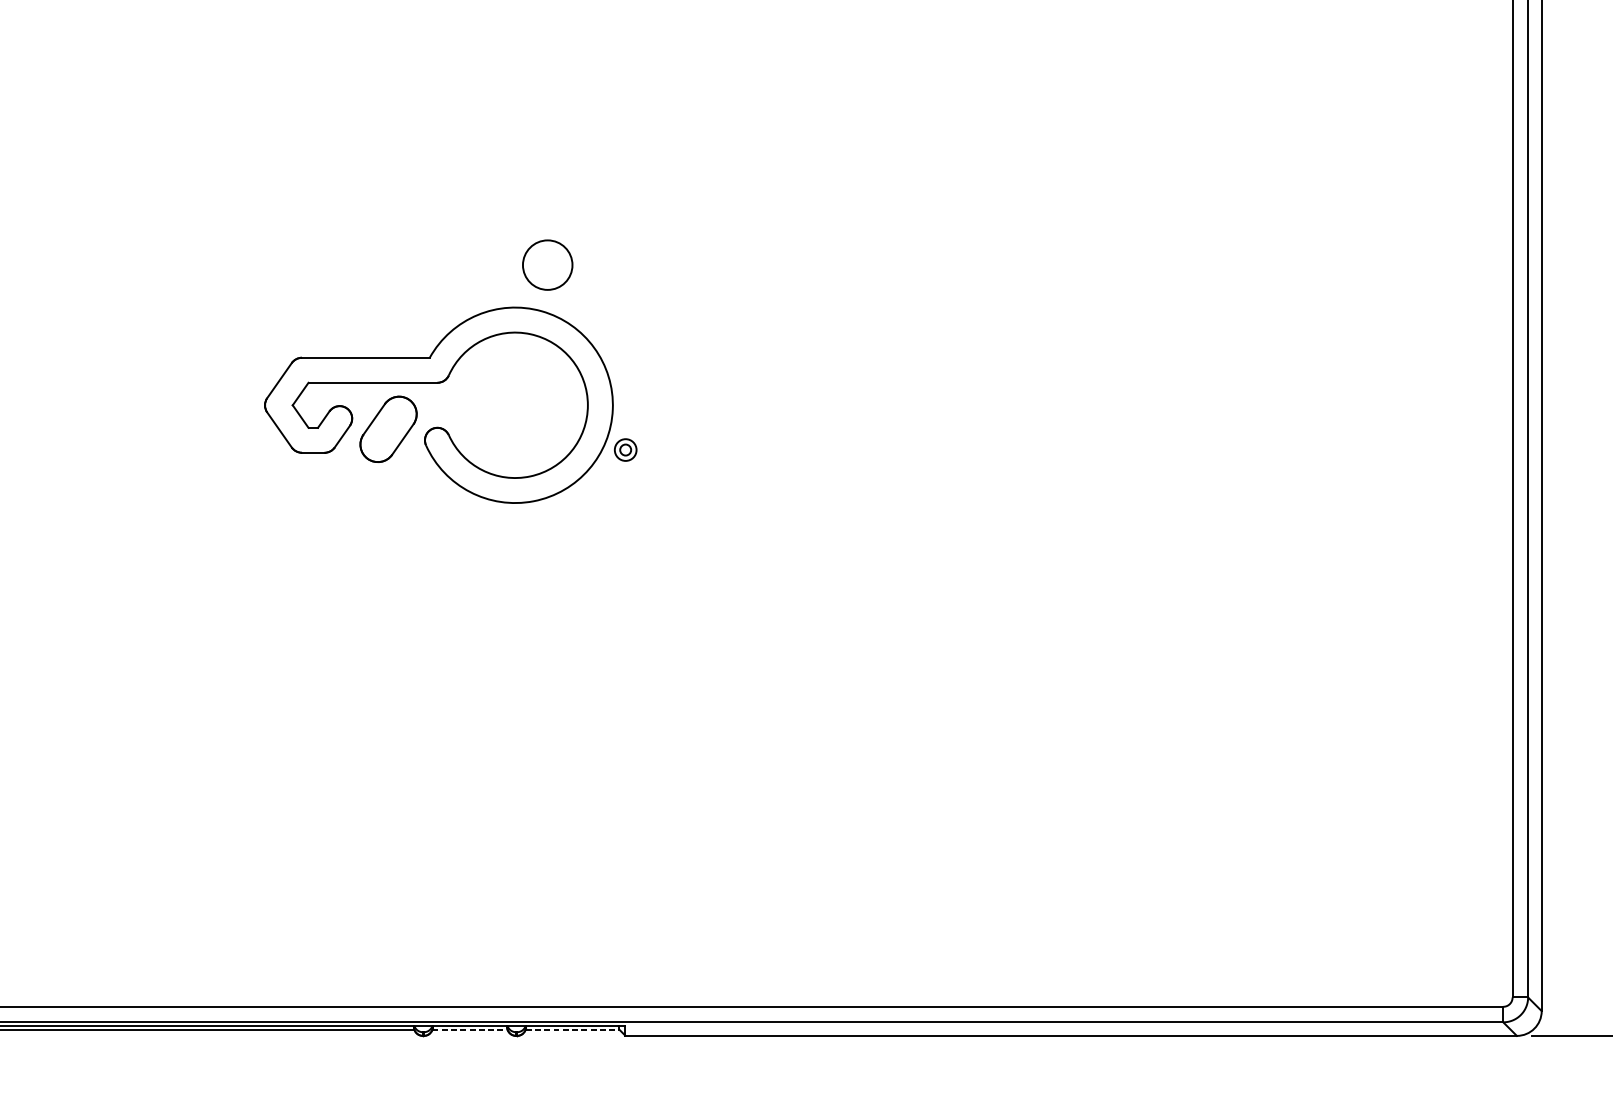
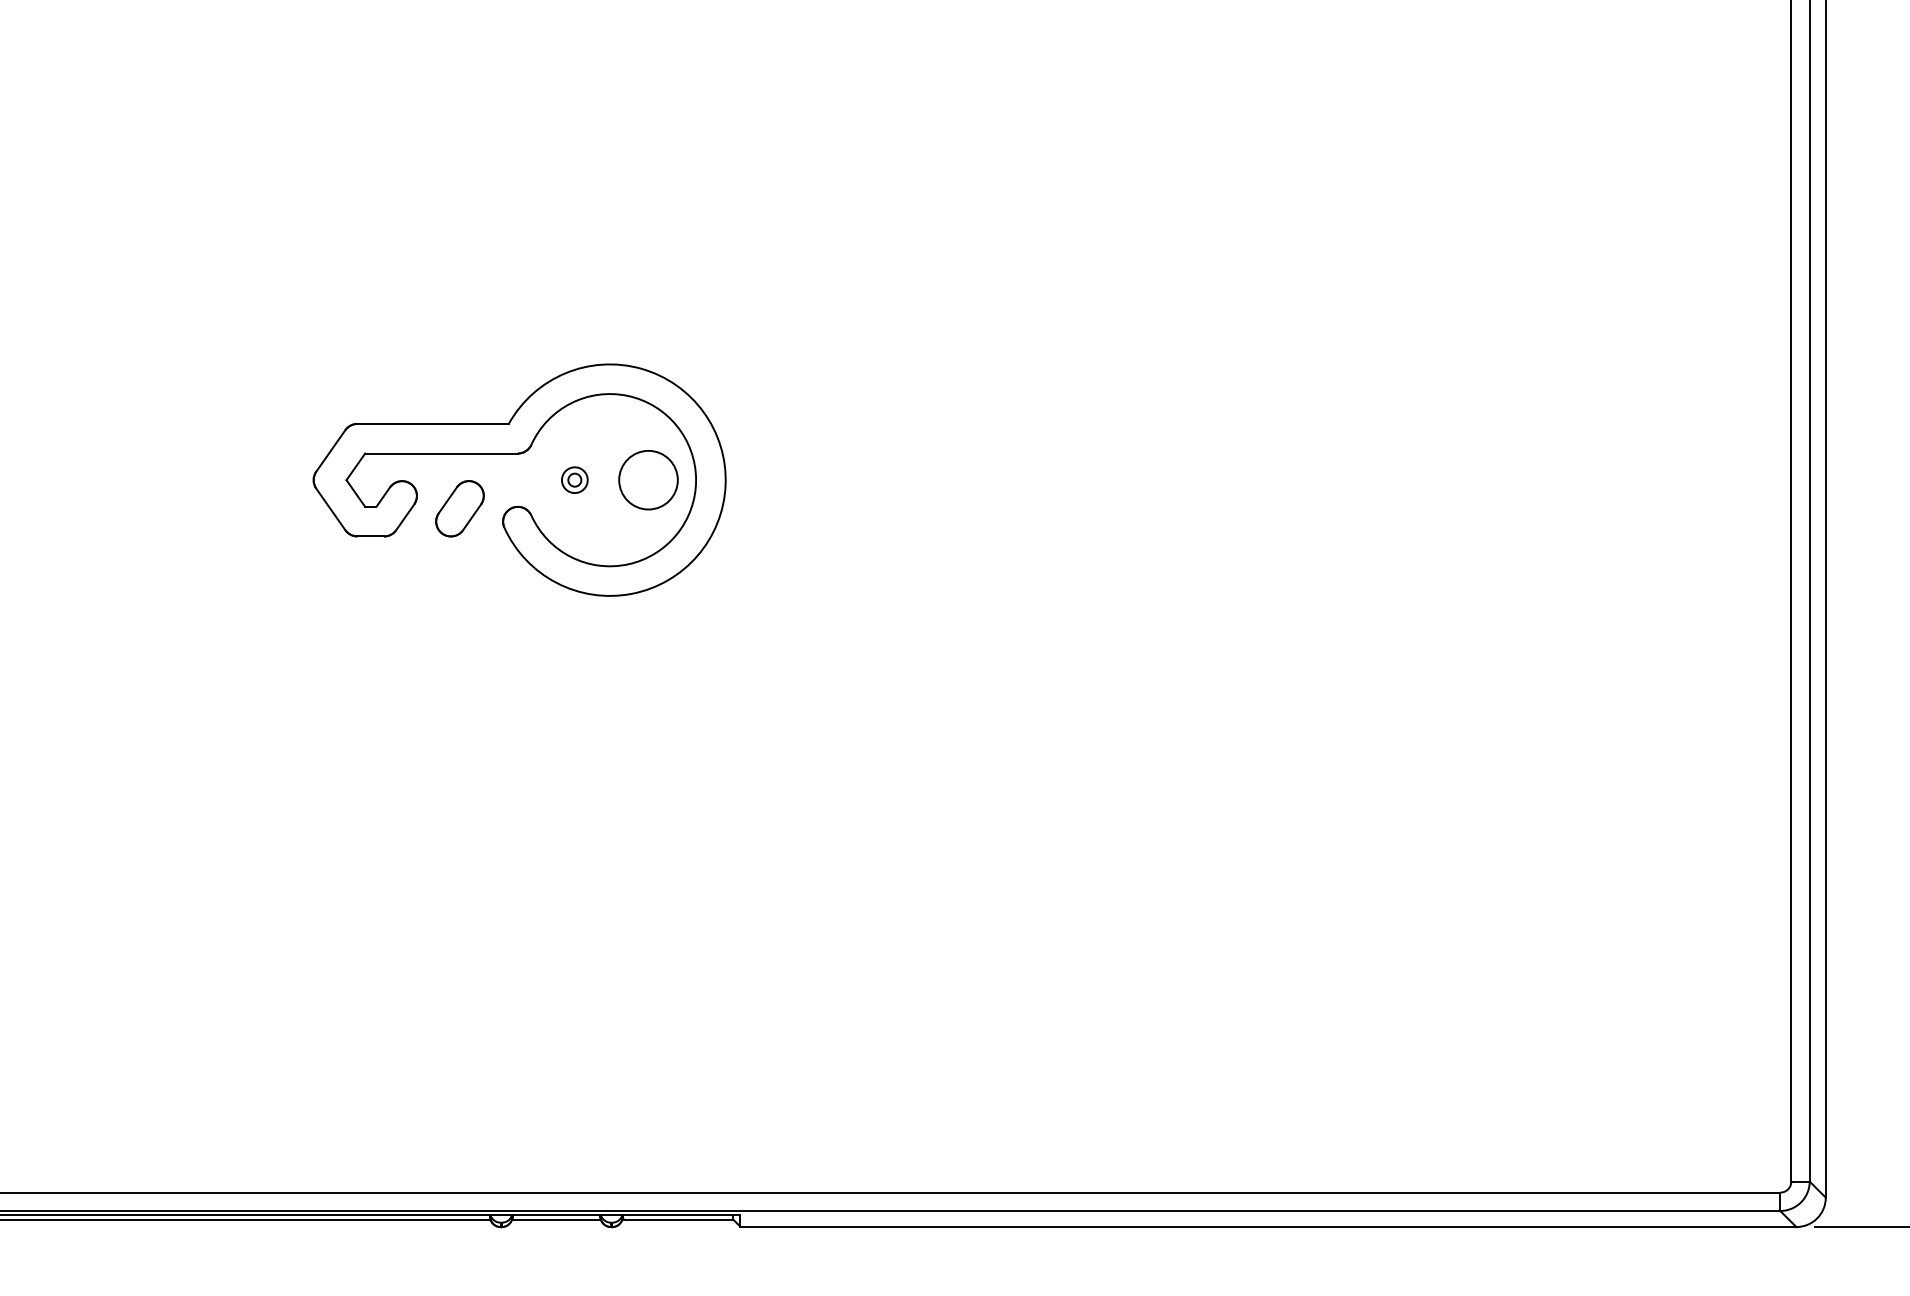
circle: (547, 265) -> (648, 480), moved
part: (388, 429) -> (459, 508), size x0.71
part: (625, 449) -> (574, 479), moved
line: (470, 1029) -> (556, 1219), dashed -> solid
line: (572, 1029) -> (677, 1219), dashed -> solid

